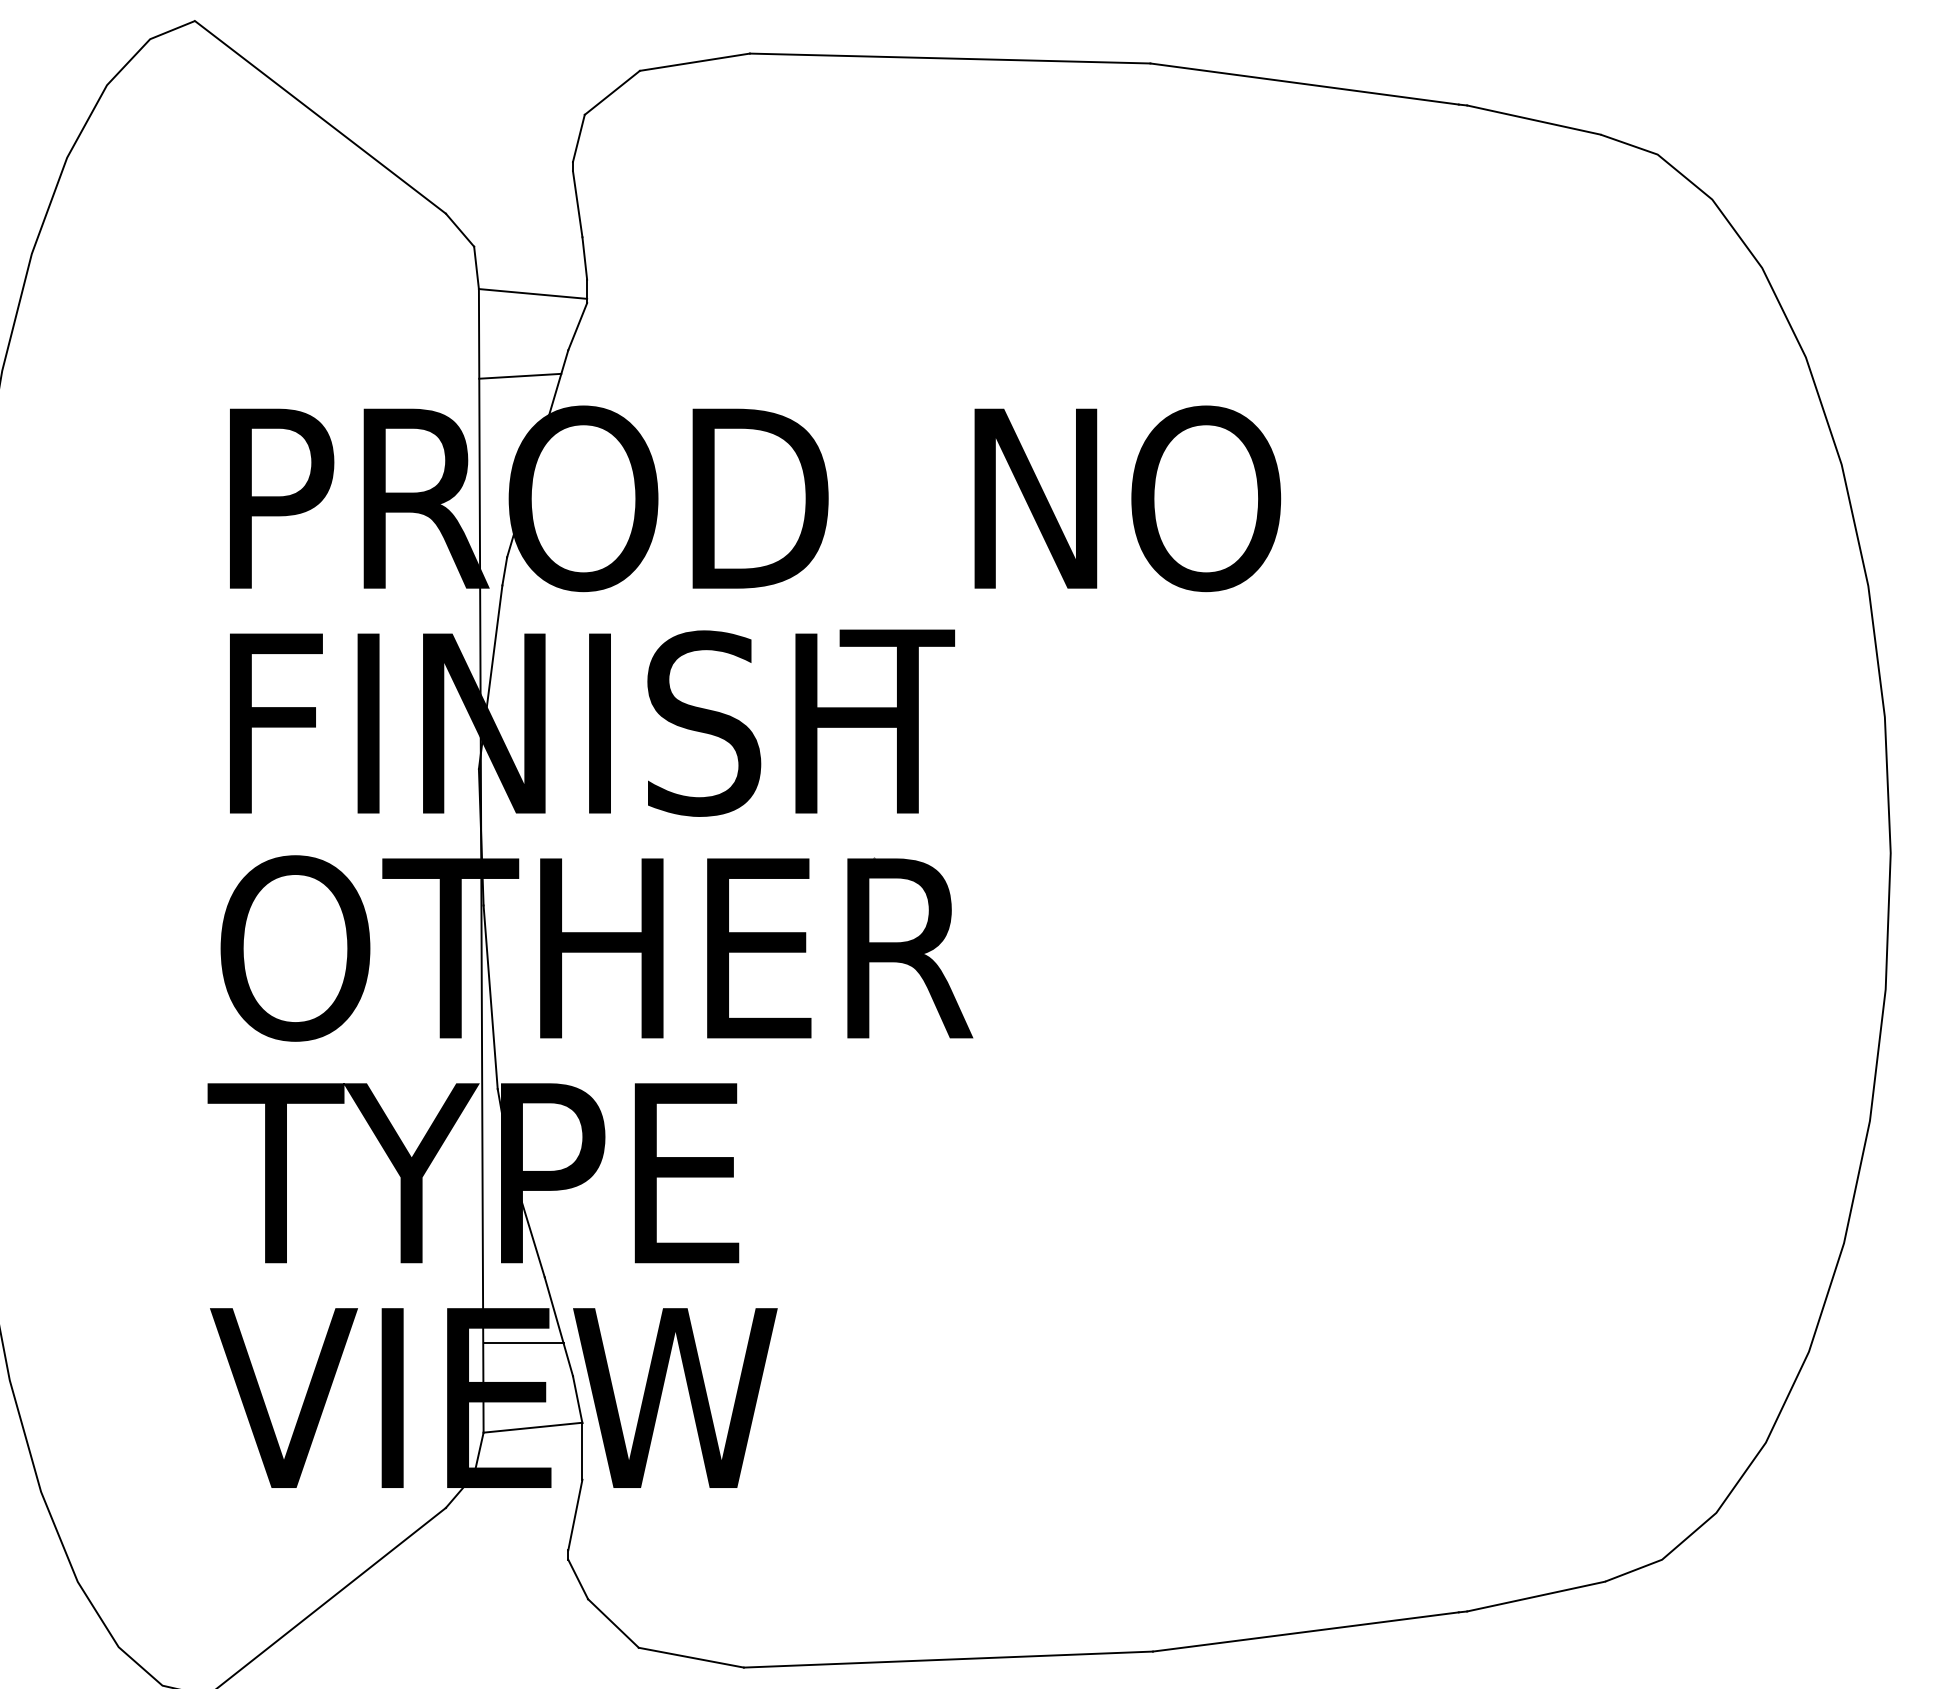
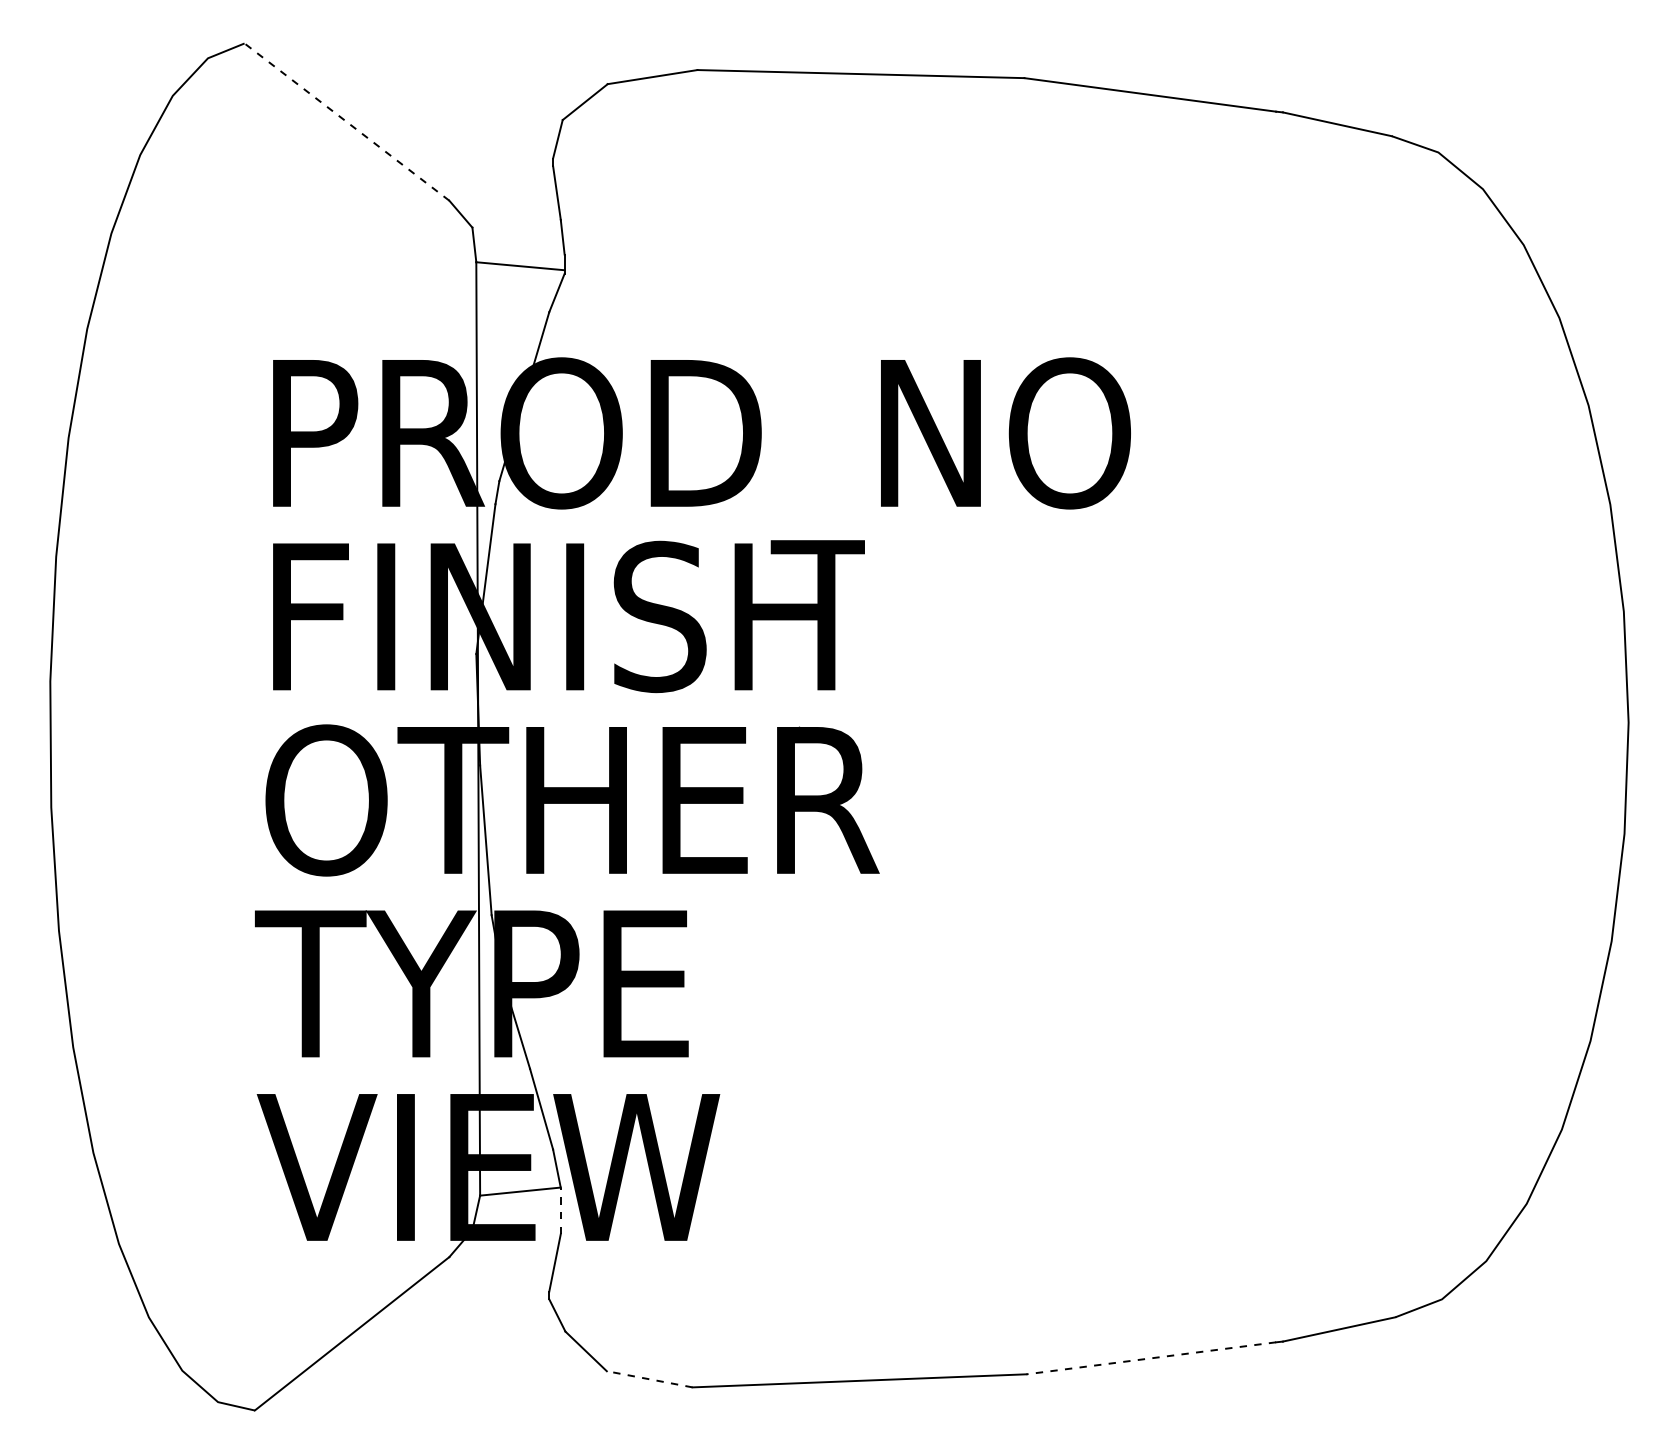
line: (319, 116) -> (346, 121), solid -> dashed
line: (519, 376) -> (509, 333), removed
line: (523, 1343) -> (512, 1122), removed
line: (582, 1450) -> (560, 1210), solid -> dashed
line: (1306, 1632) -> (1151, 1358), solid -> dashed
line: (691, 1657) -> (649, 1379), solid -> dashed

